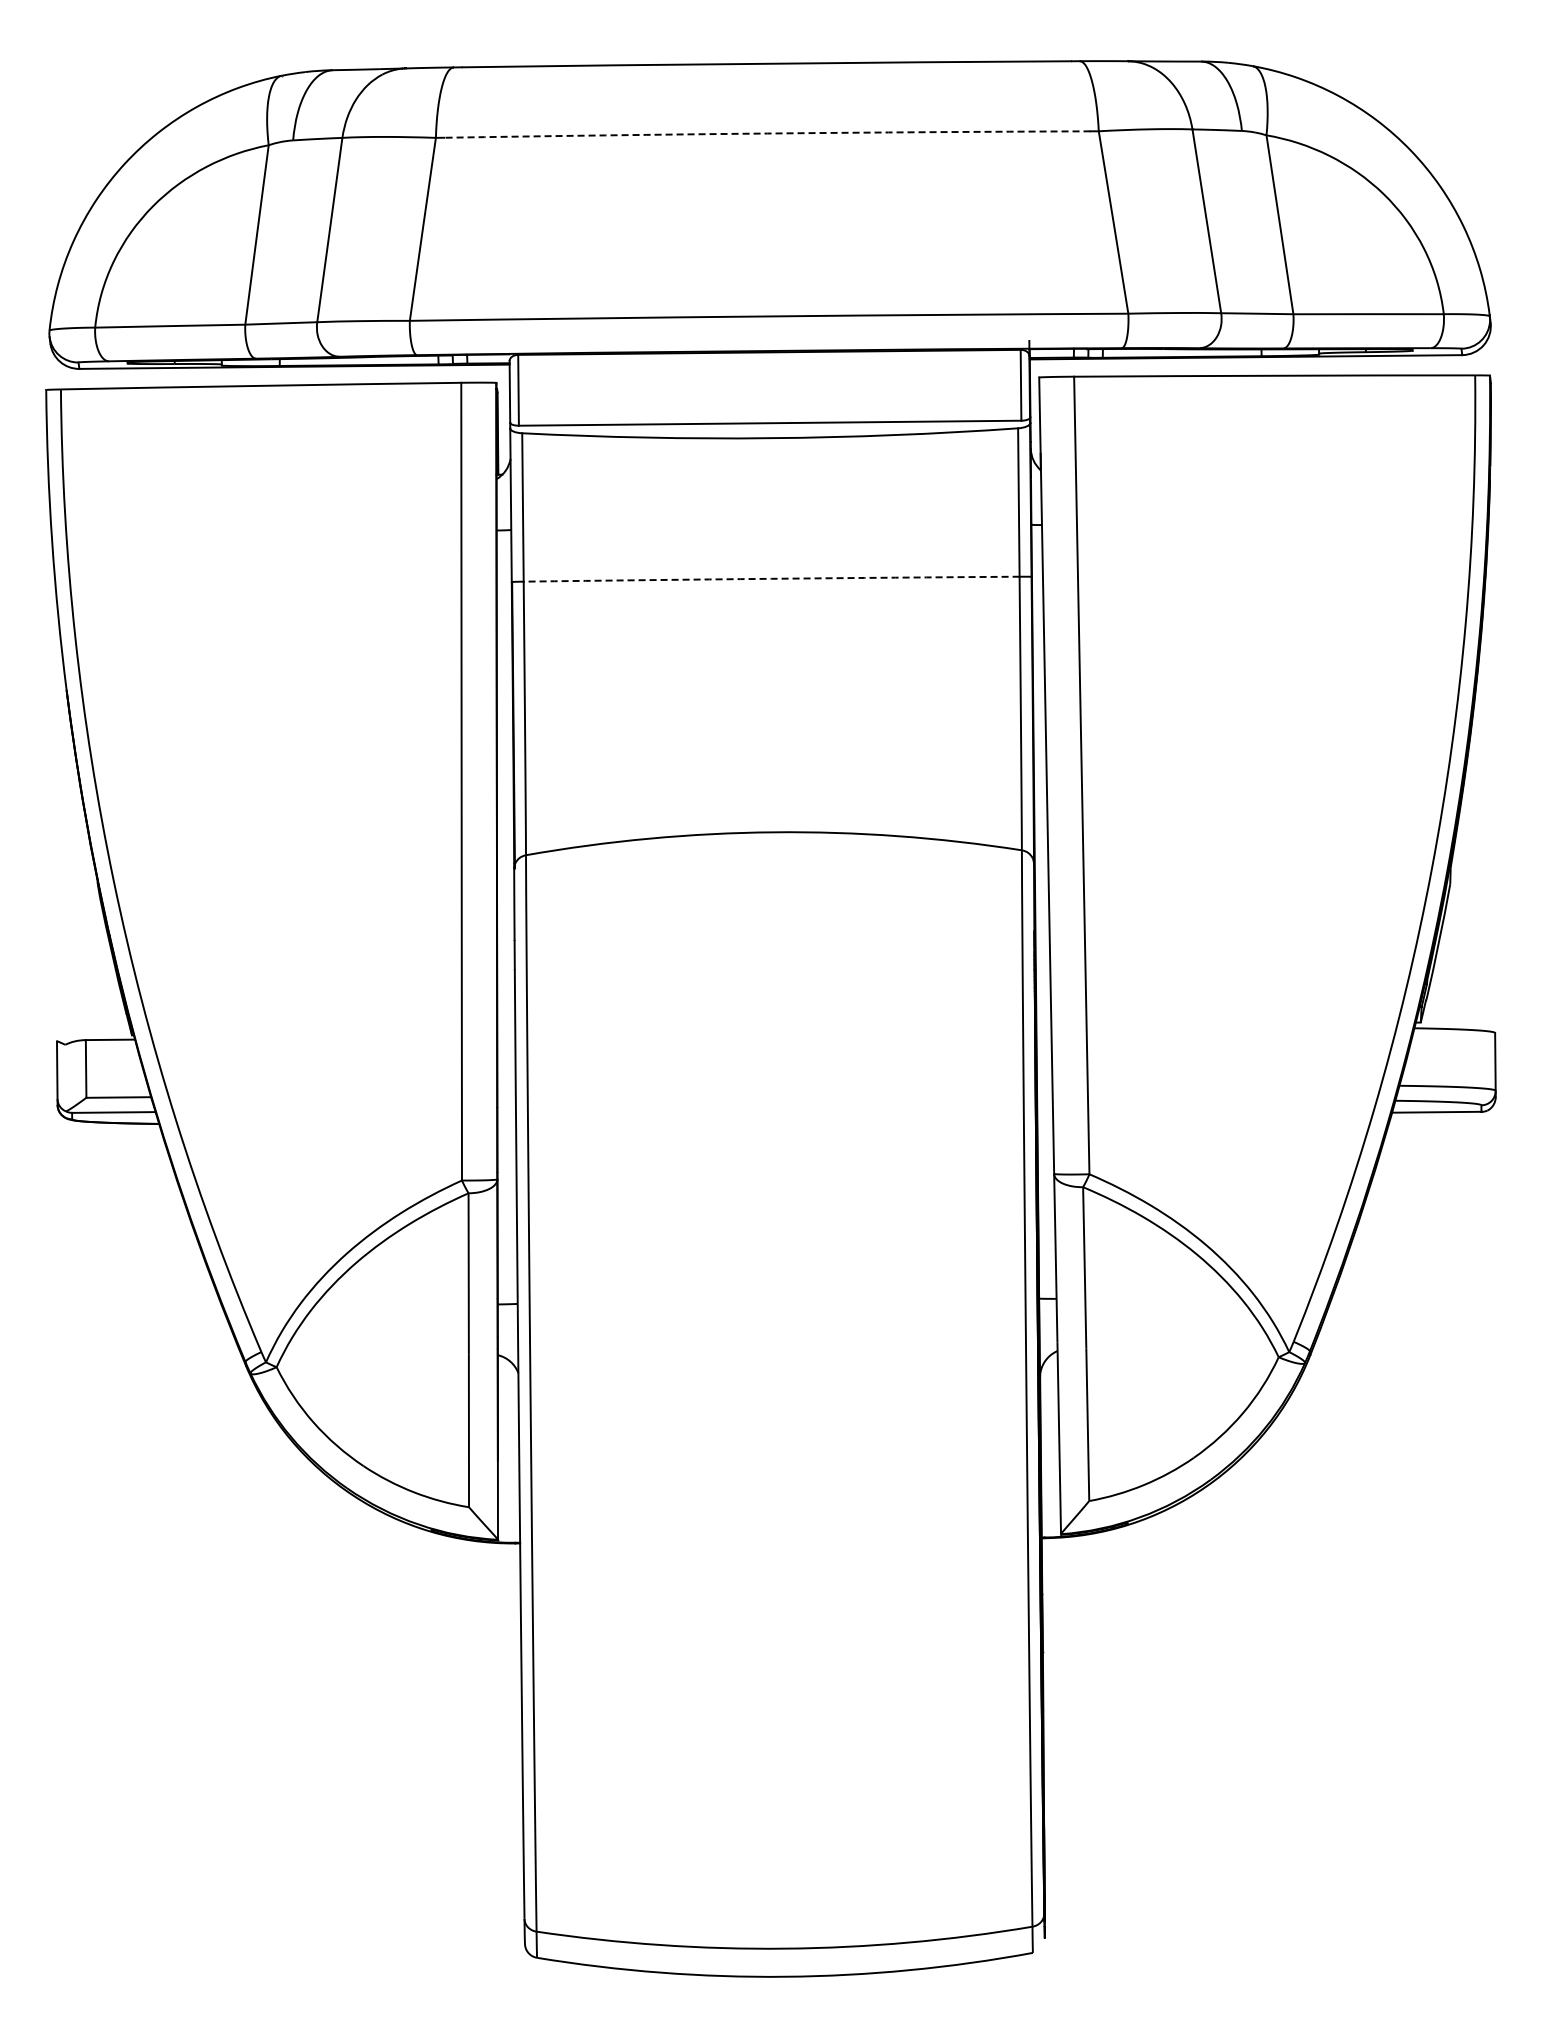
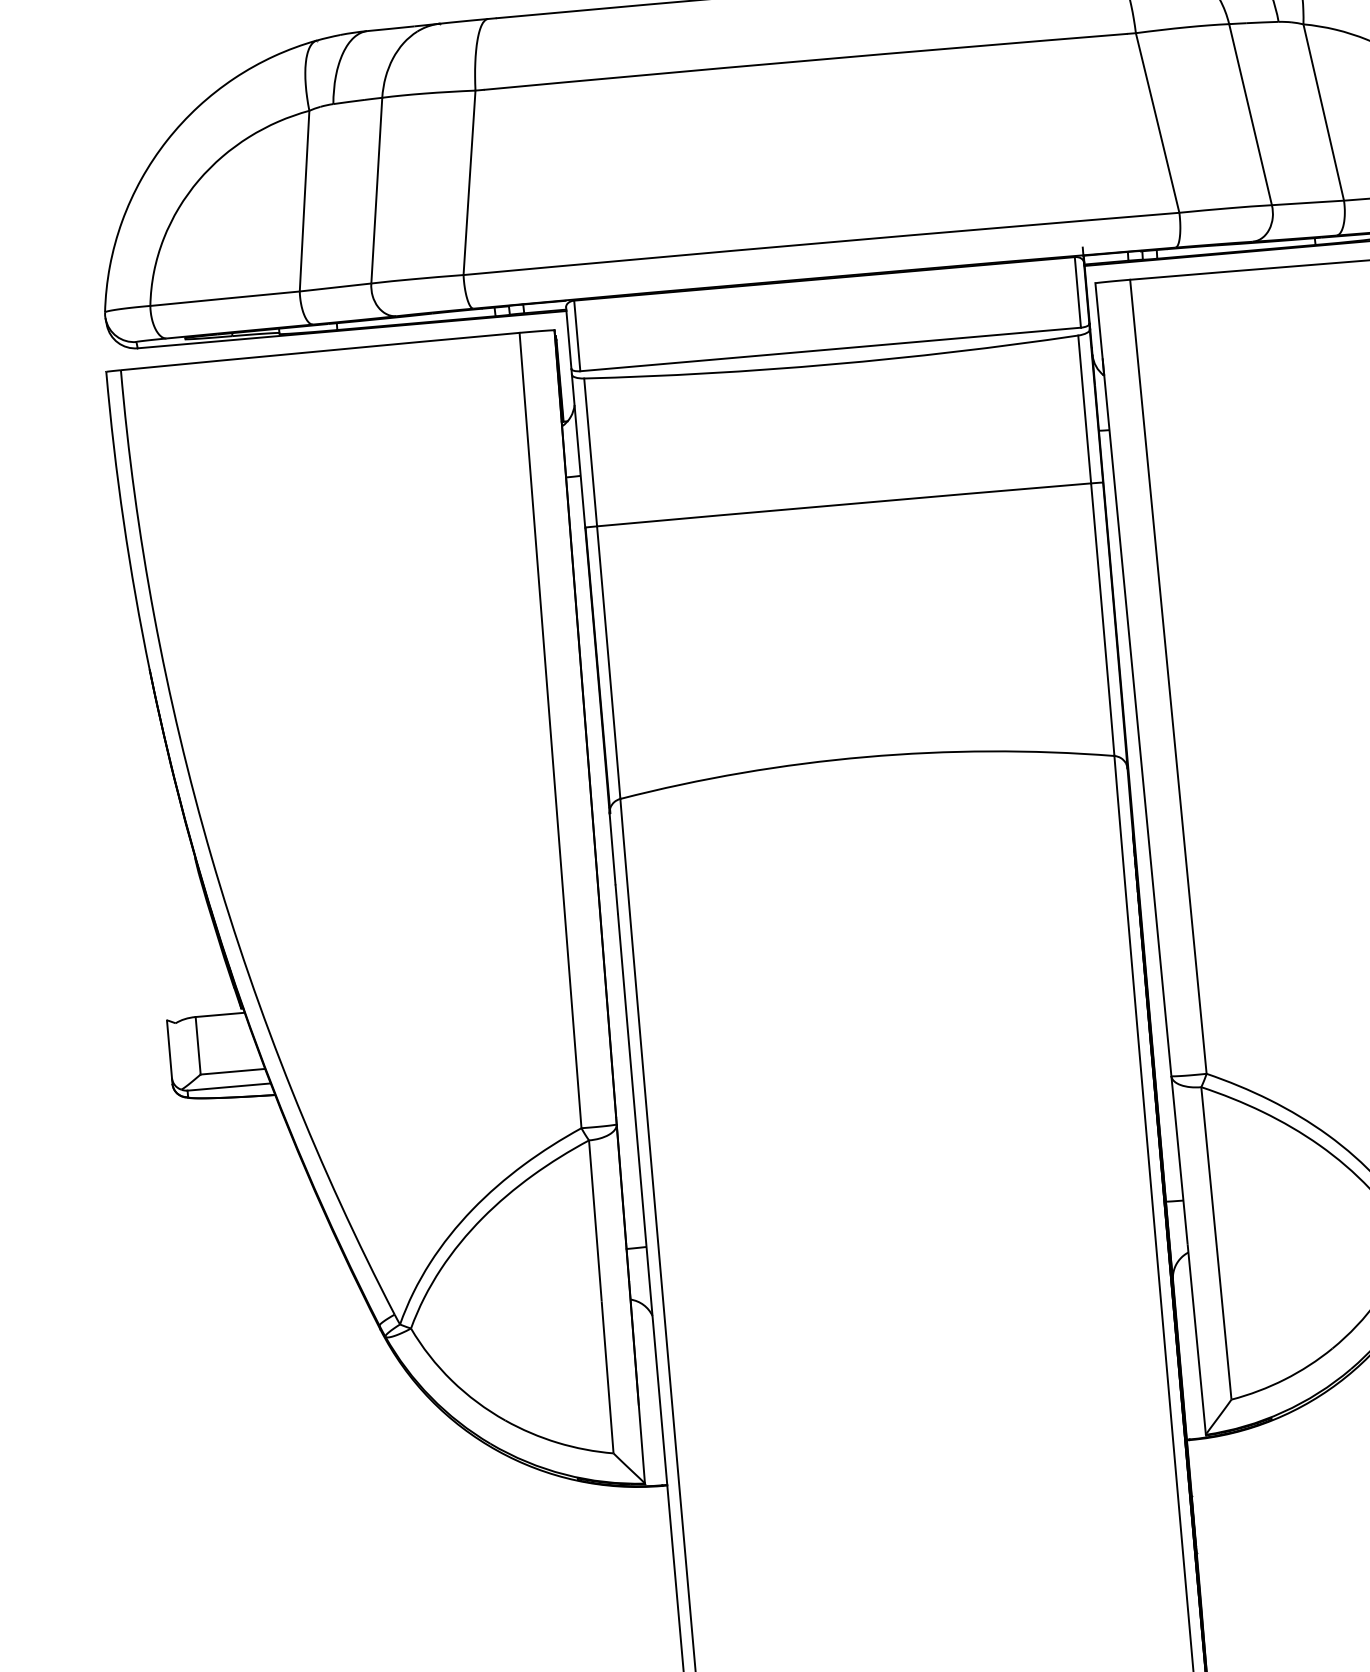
arc: (767, 133) -> (805, 60), dashed -> solid
arc: (771, 578) -> (843, 504), dashed -> solid

